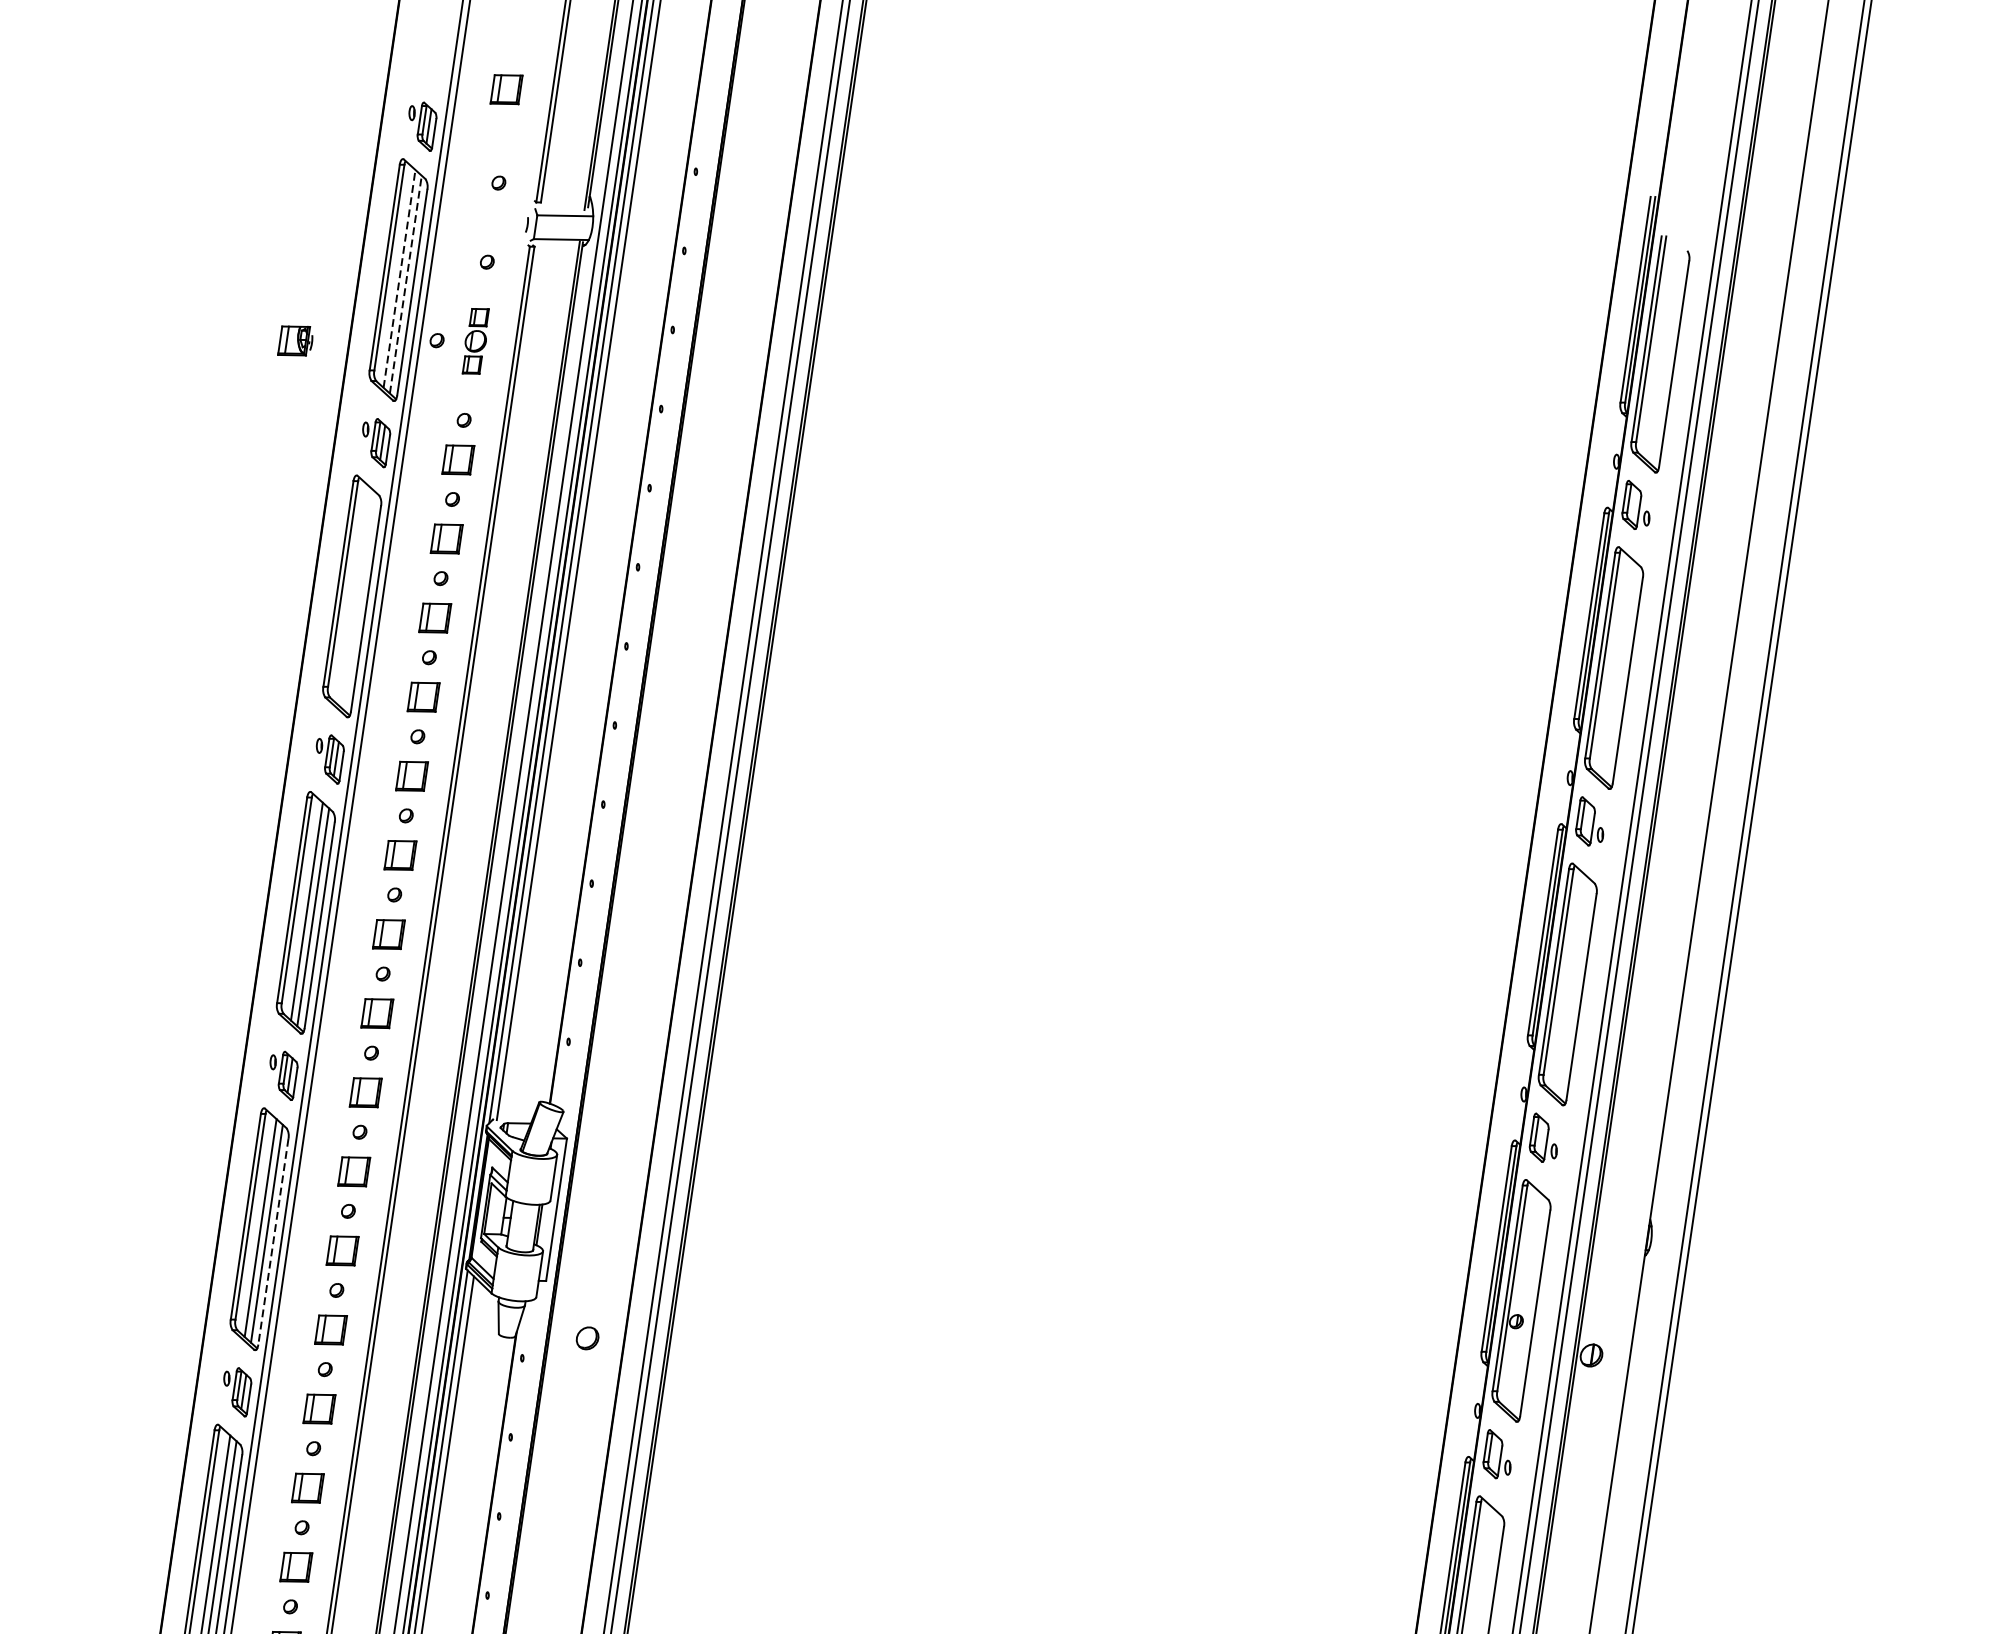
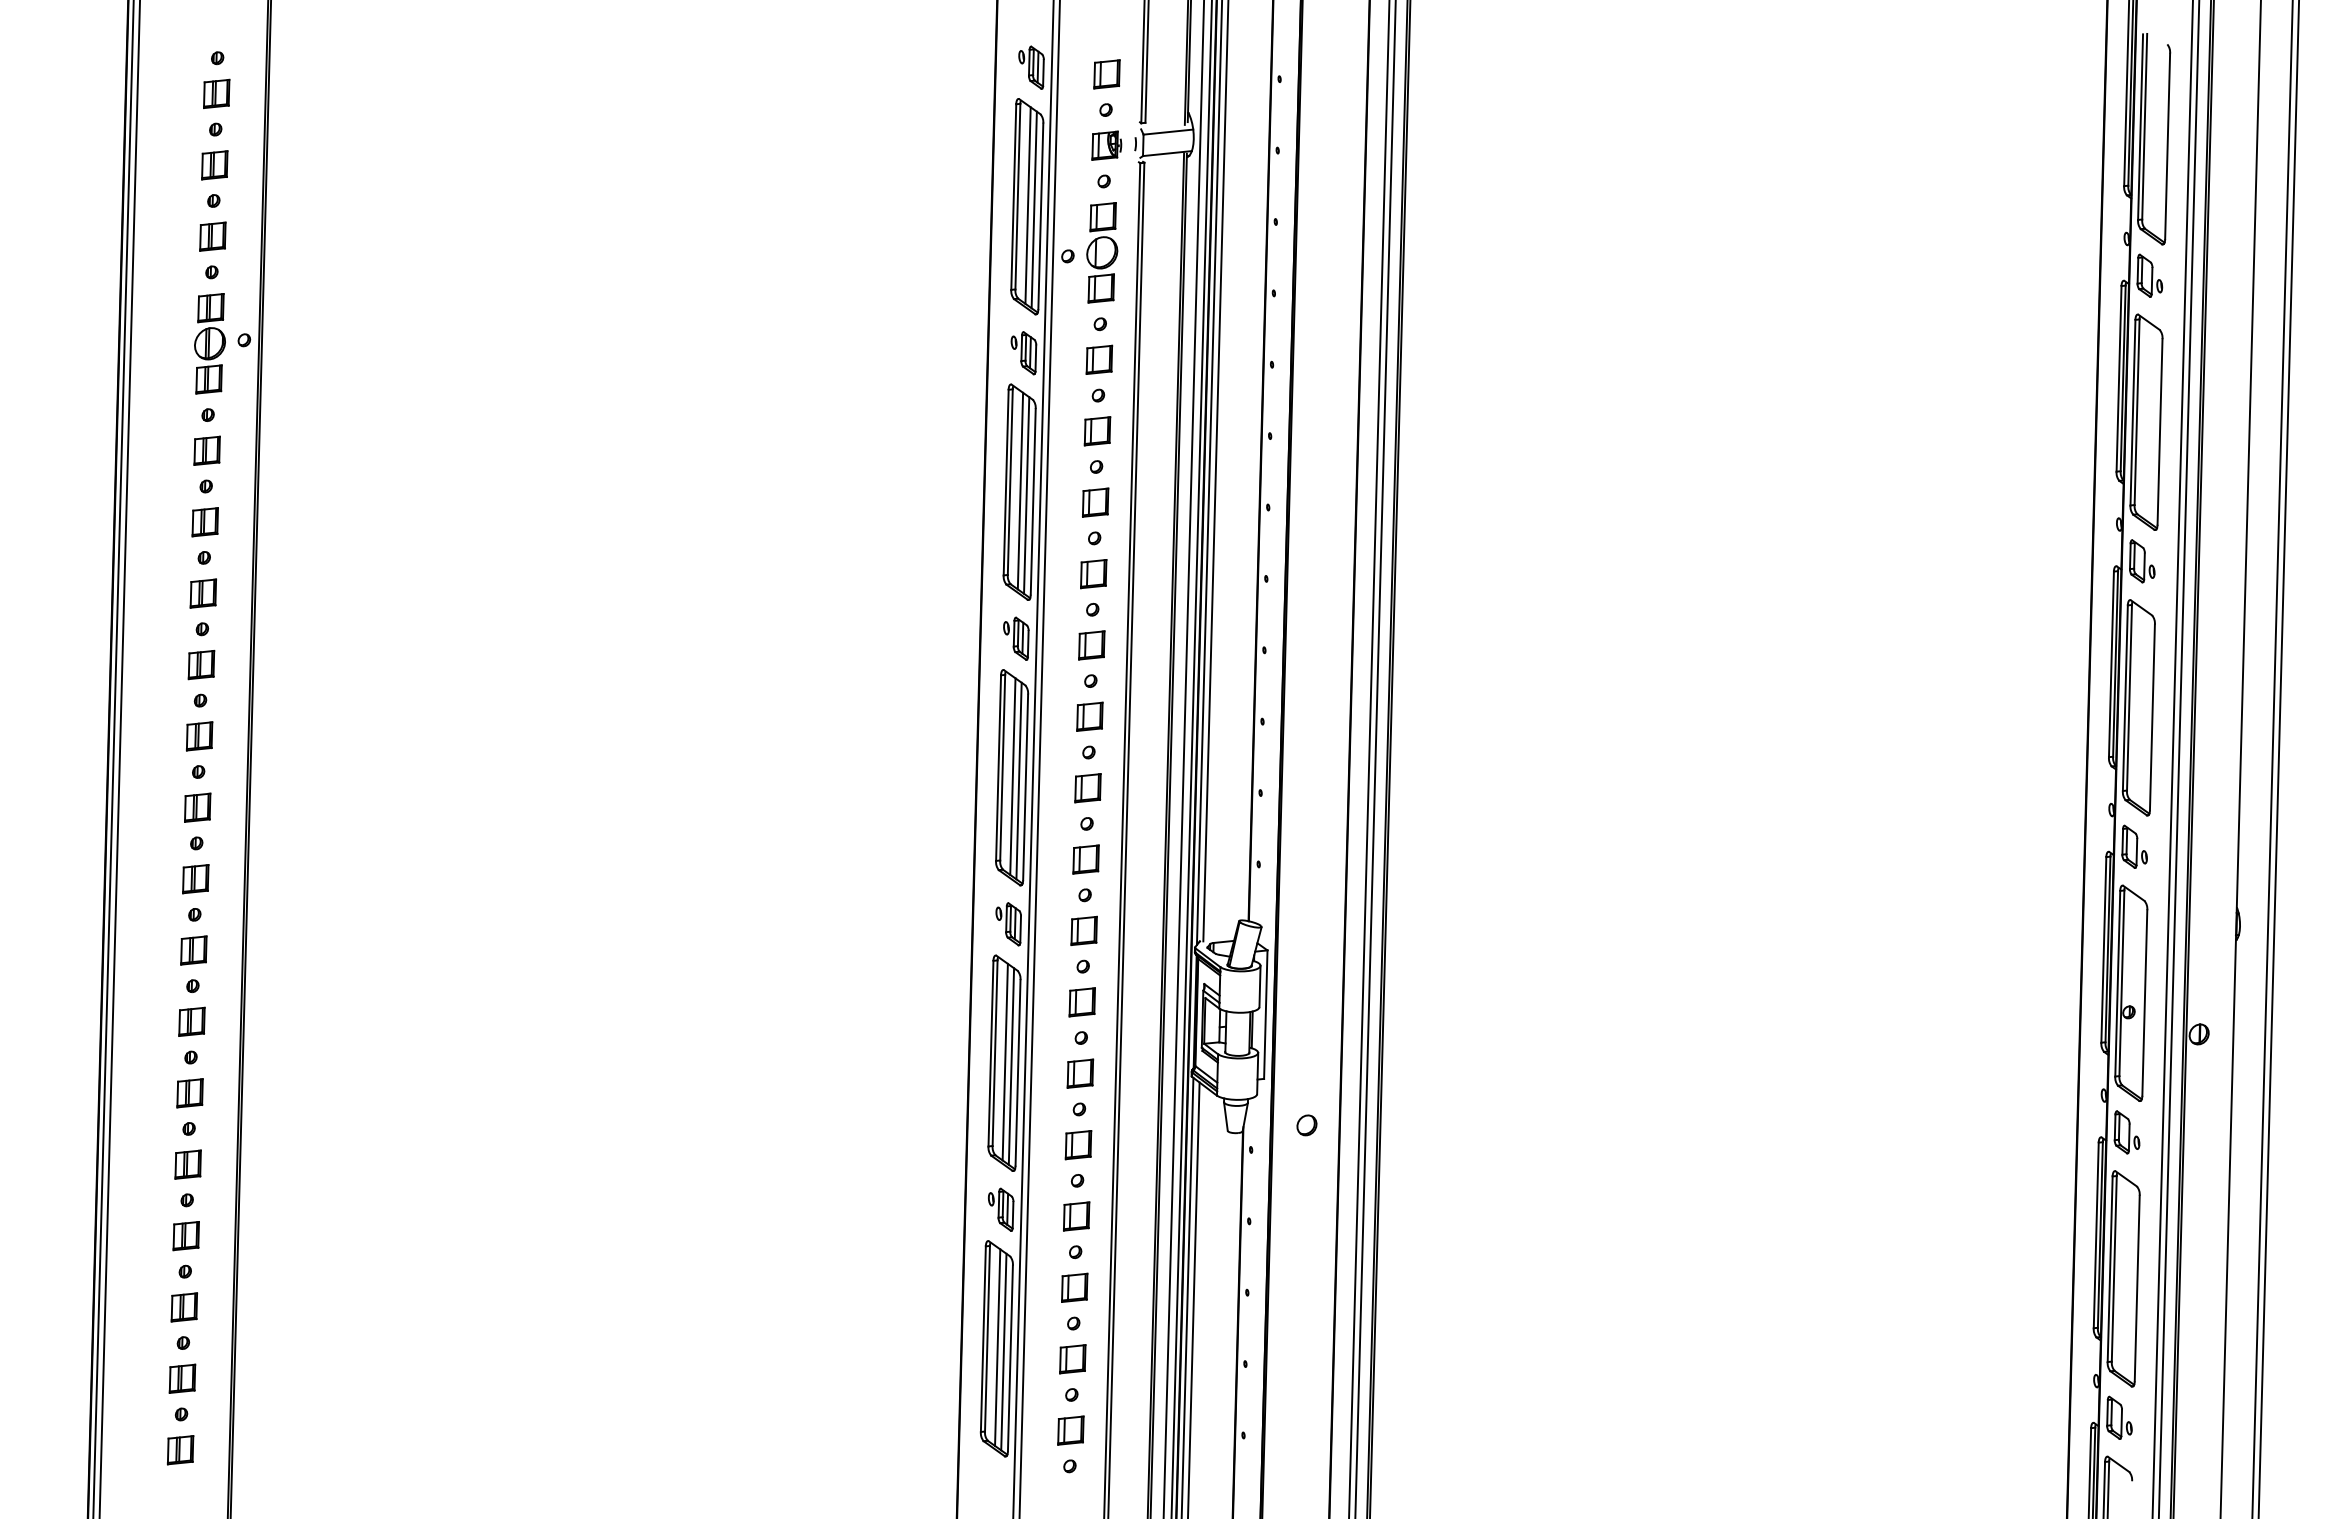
part: (506, 89) -> (1106, 74), moved
line: (400, 278) -> (1028, 205), dashed -> solid
line: (406, 284) -> (1034, 209), dashed -> solid
part: (295, 340) -> (1106, 145), moved
part: (476, 340) -> (1102, 252), size x1.67
line: (353, 594) -> (1020, 490), added
line: (359, 600) -> (1026, 495), added
line: (273, 1241) -> (1018, 1072), dashed -> solid

